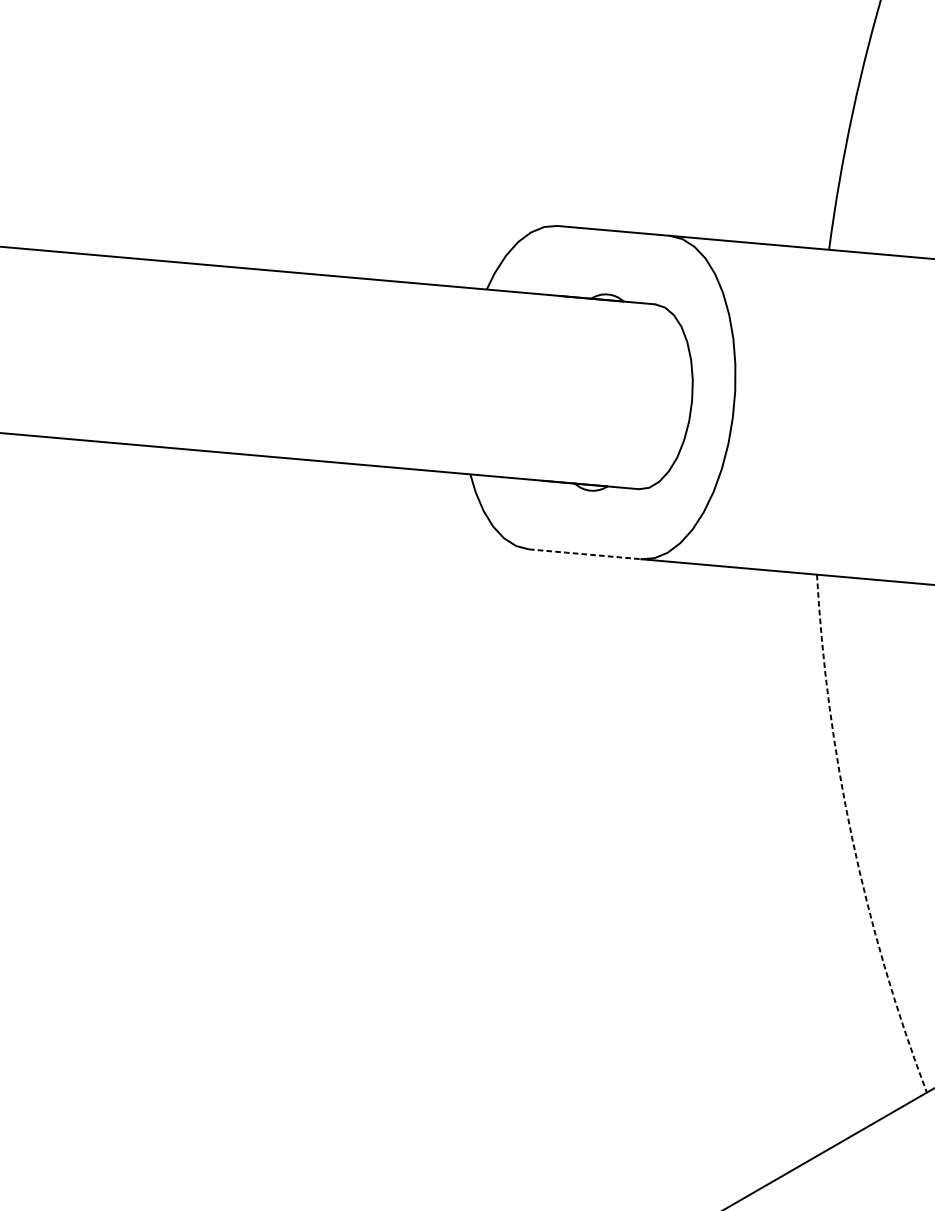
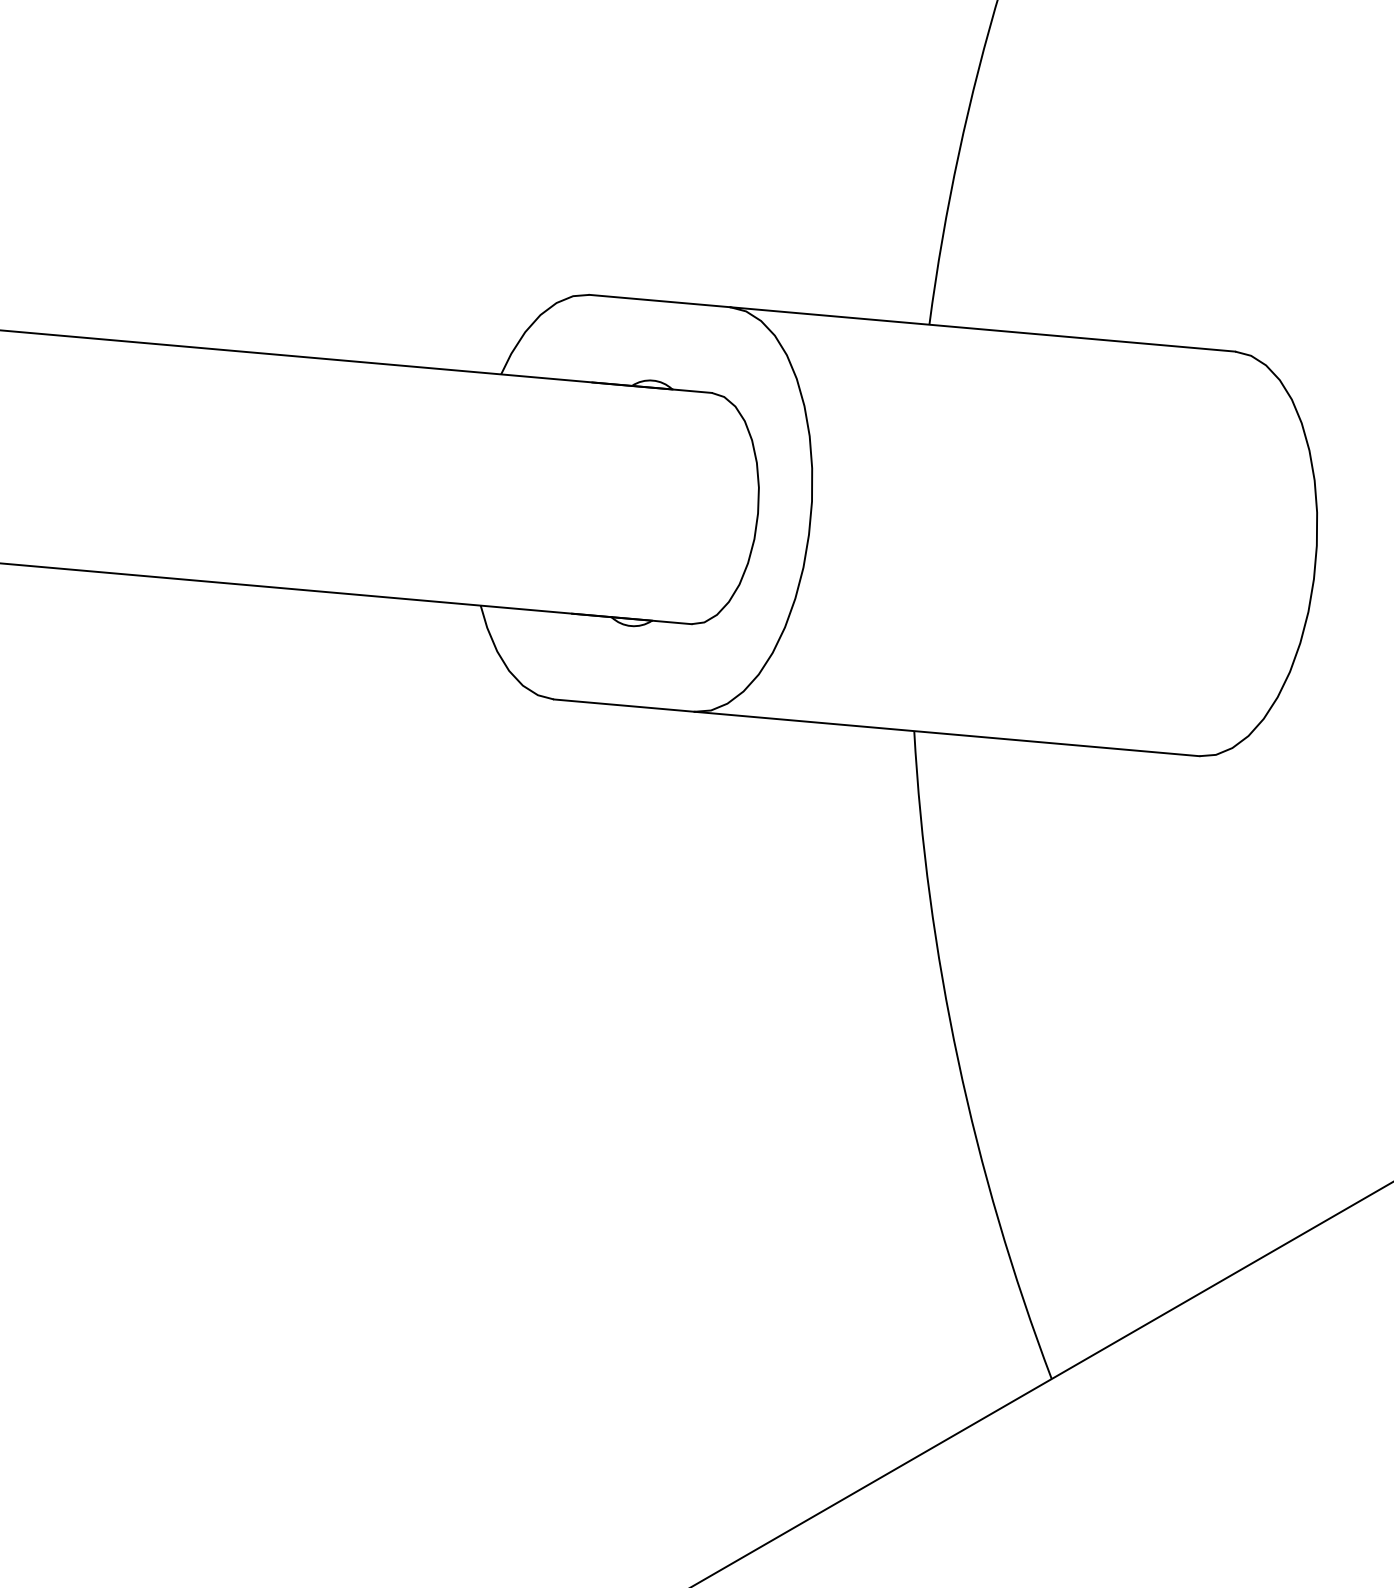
line: (585, 554) -> (624, 705), dashed -> solid
arc: (852, 837) -> (958, 1060), dashed -> solid

